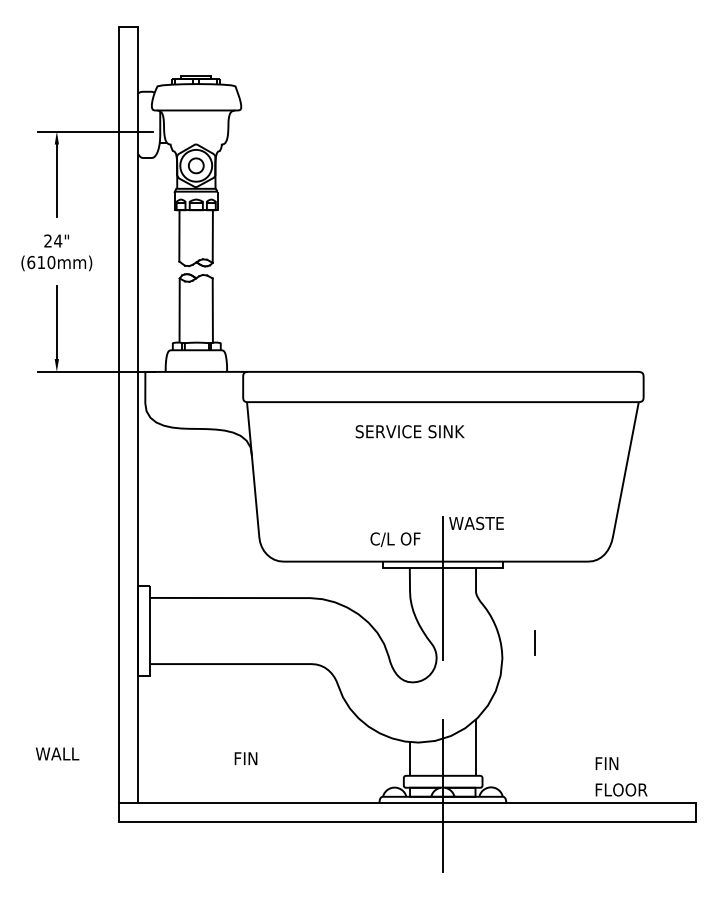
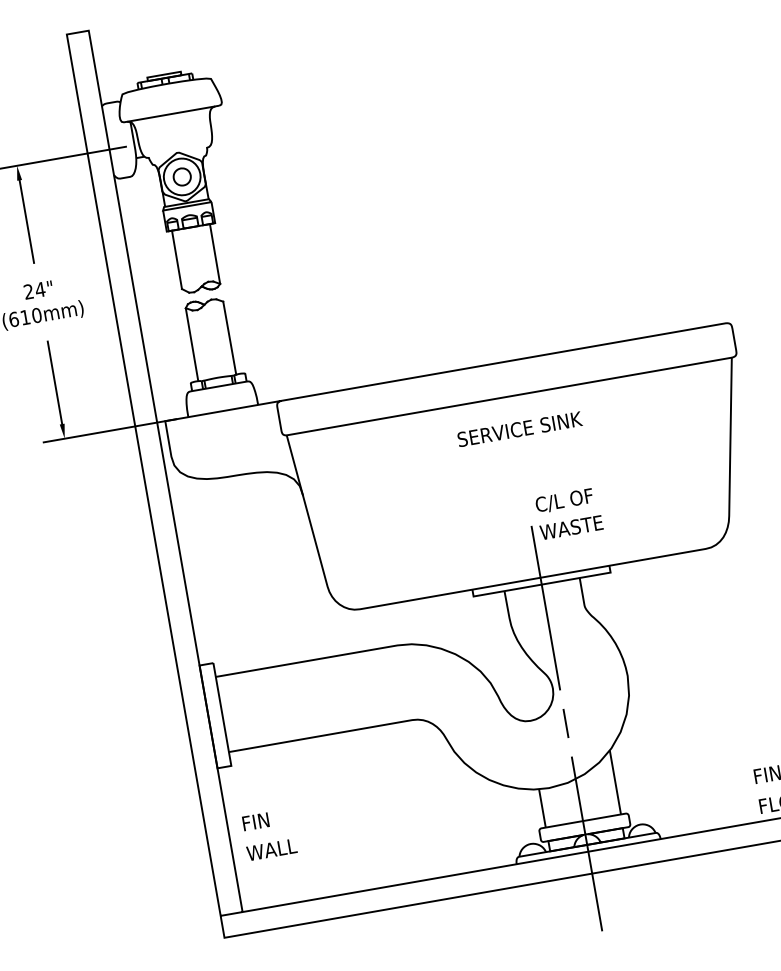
text: (409, 431) -> (519, 429), moved
text: (395, 539) -> (564, 500), moved
line: (534, 642) -> (565, 723), moved
text: (57, 753) -> (271, 849), moved
text: (245, 758) -> (255, 821), moved

